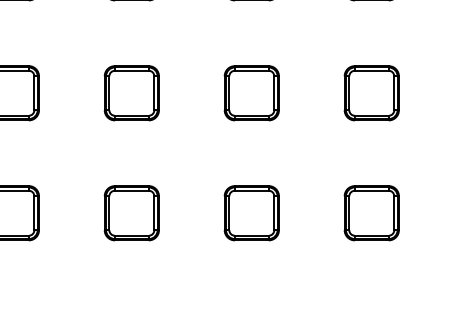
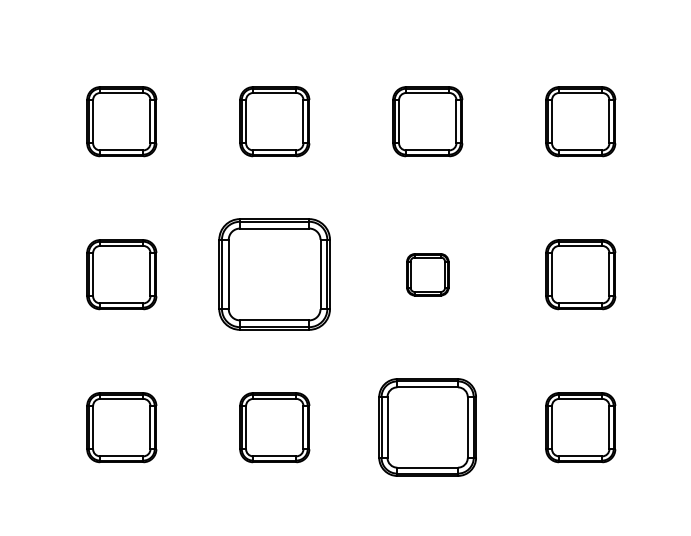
part: (131, 93) -> (274, 274), size x1.6
part: (251, 93) -> (427, 274), size x0.6
part: (251, 213) -> (427, 427), size x1.4

